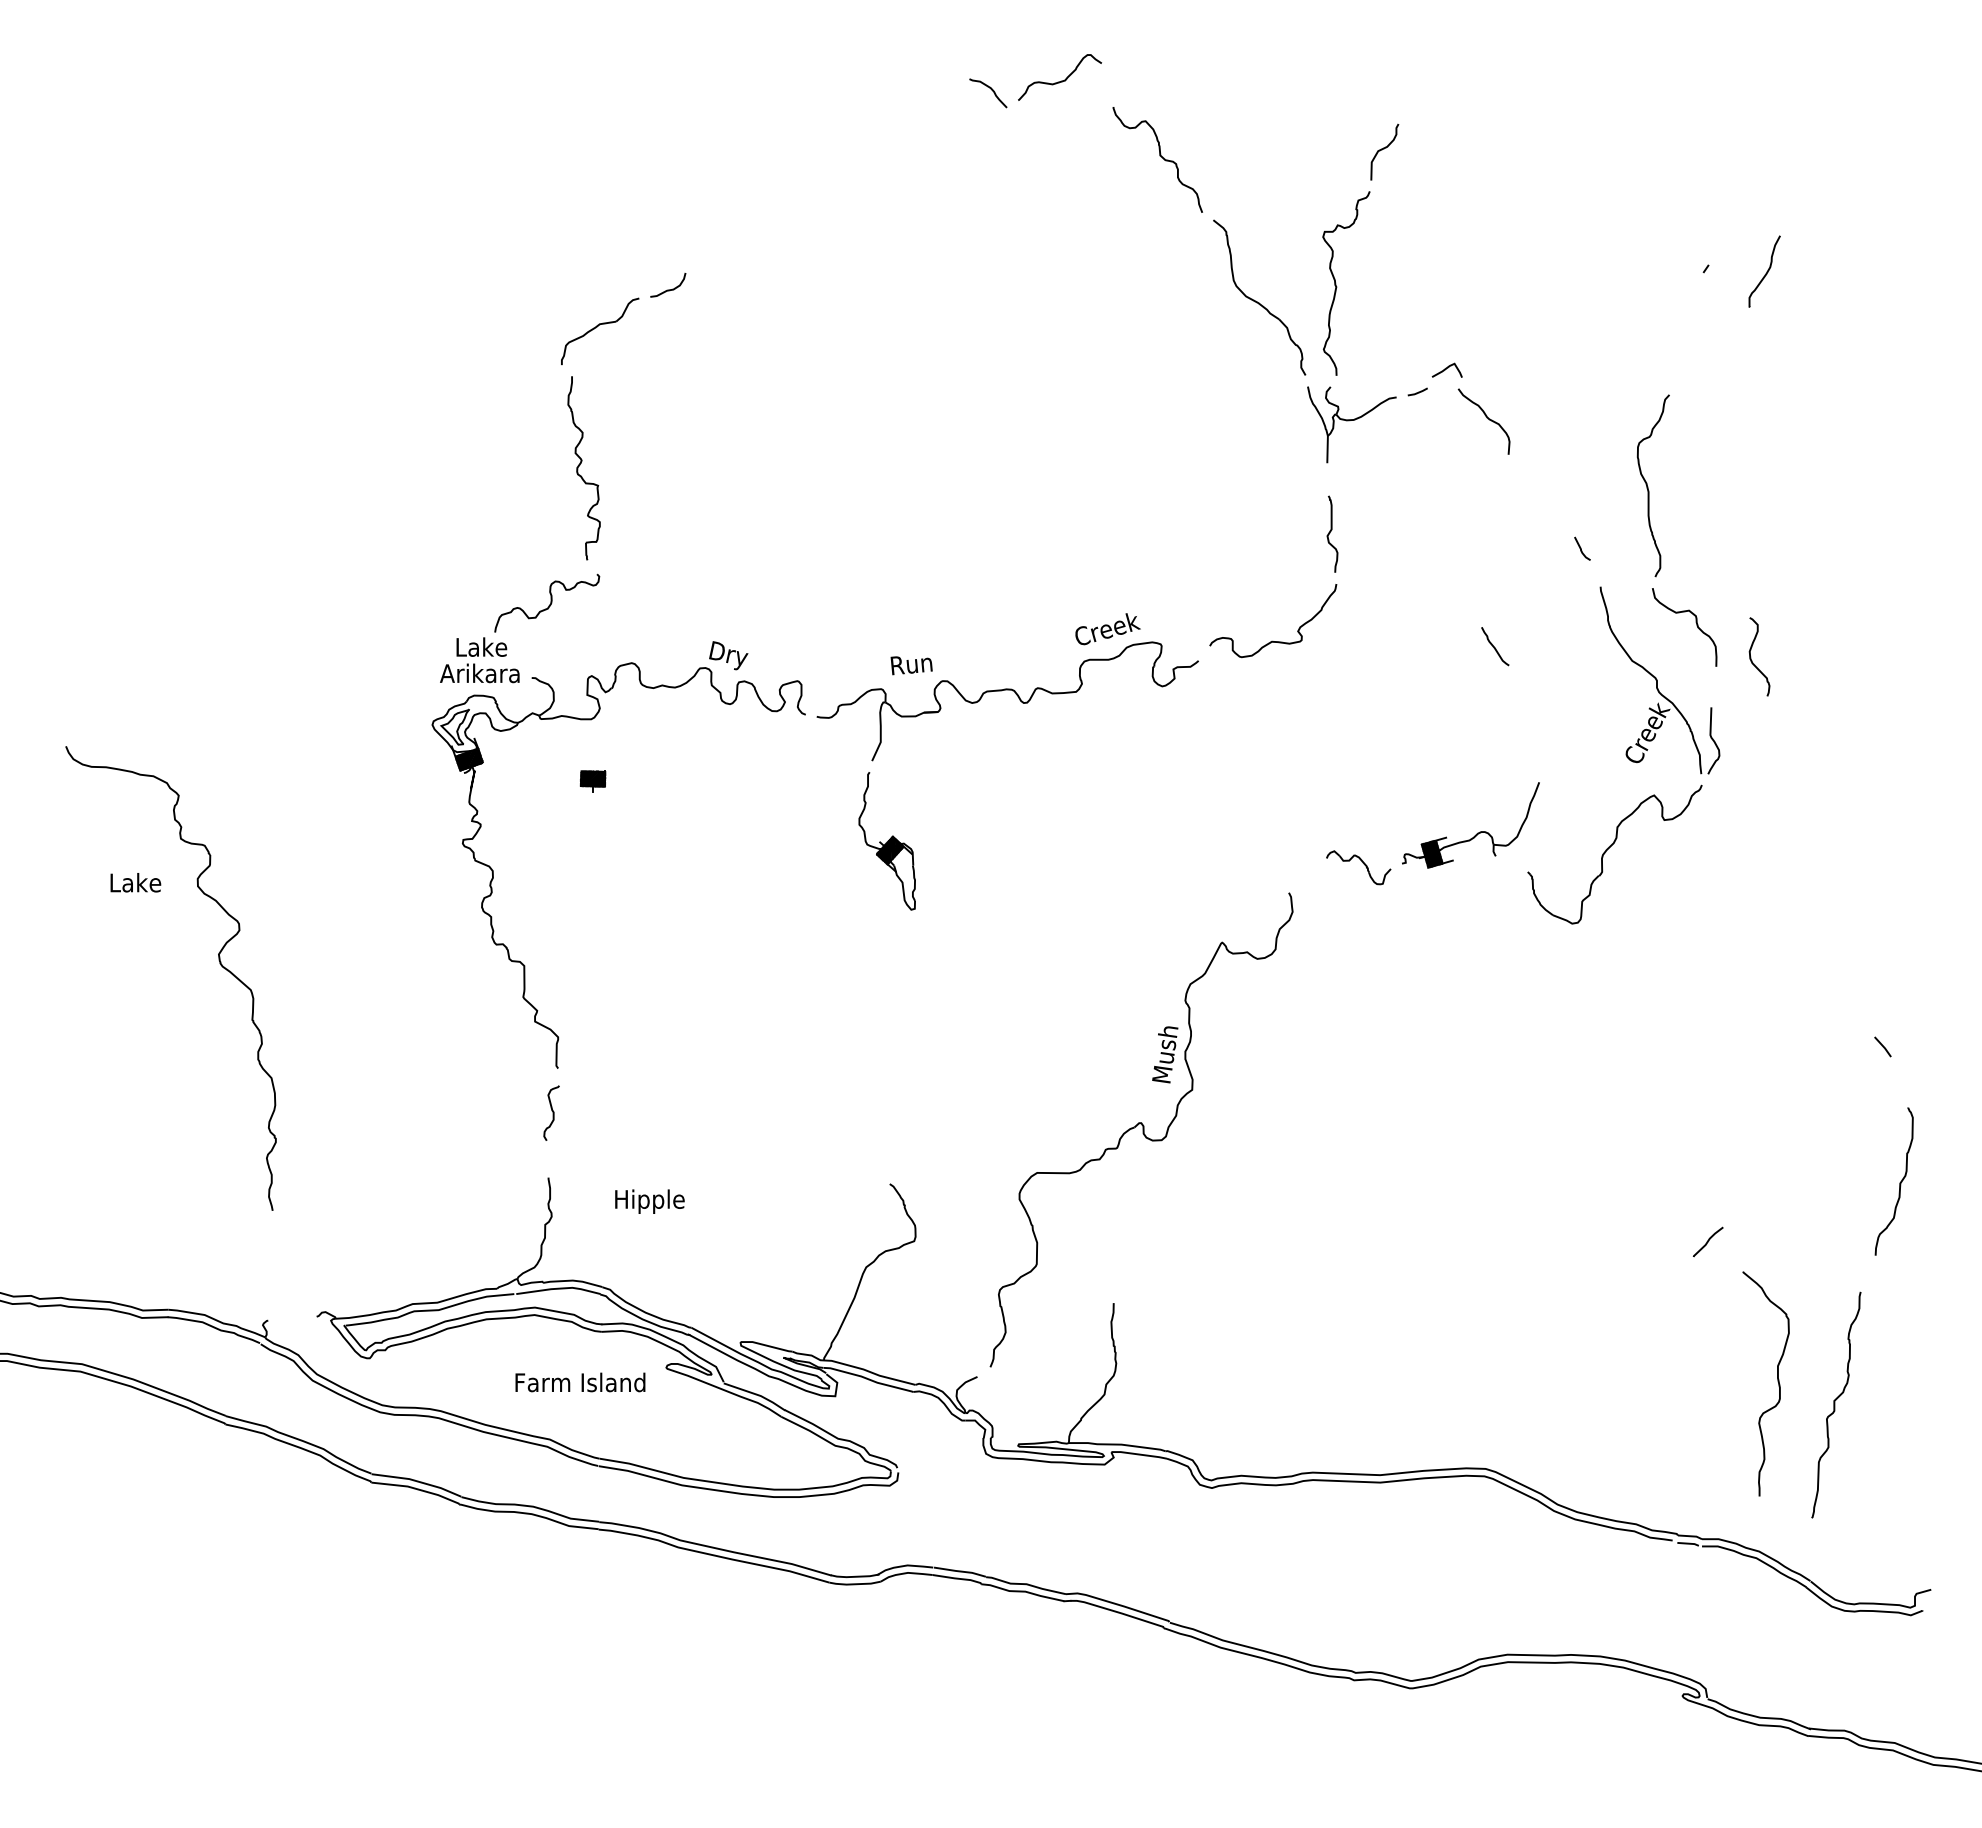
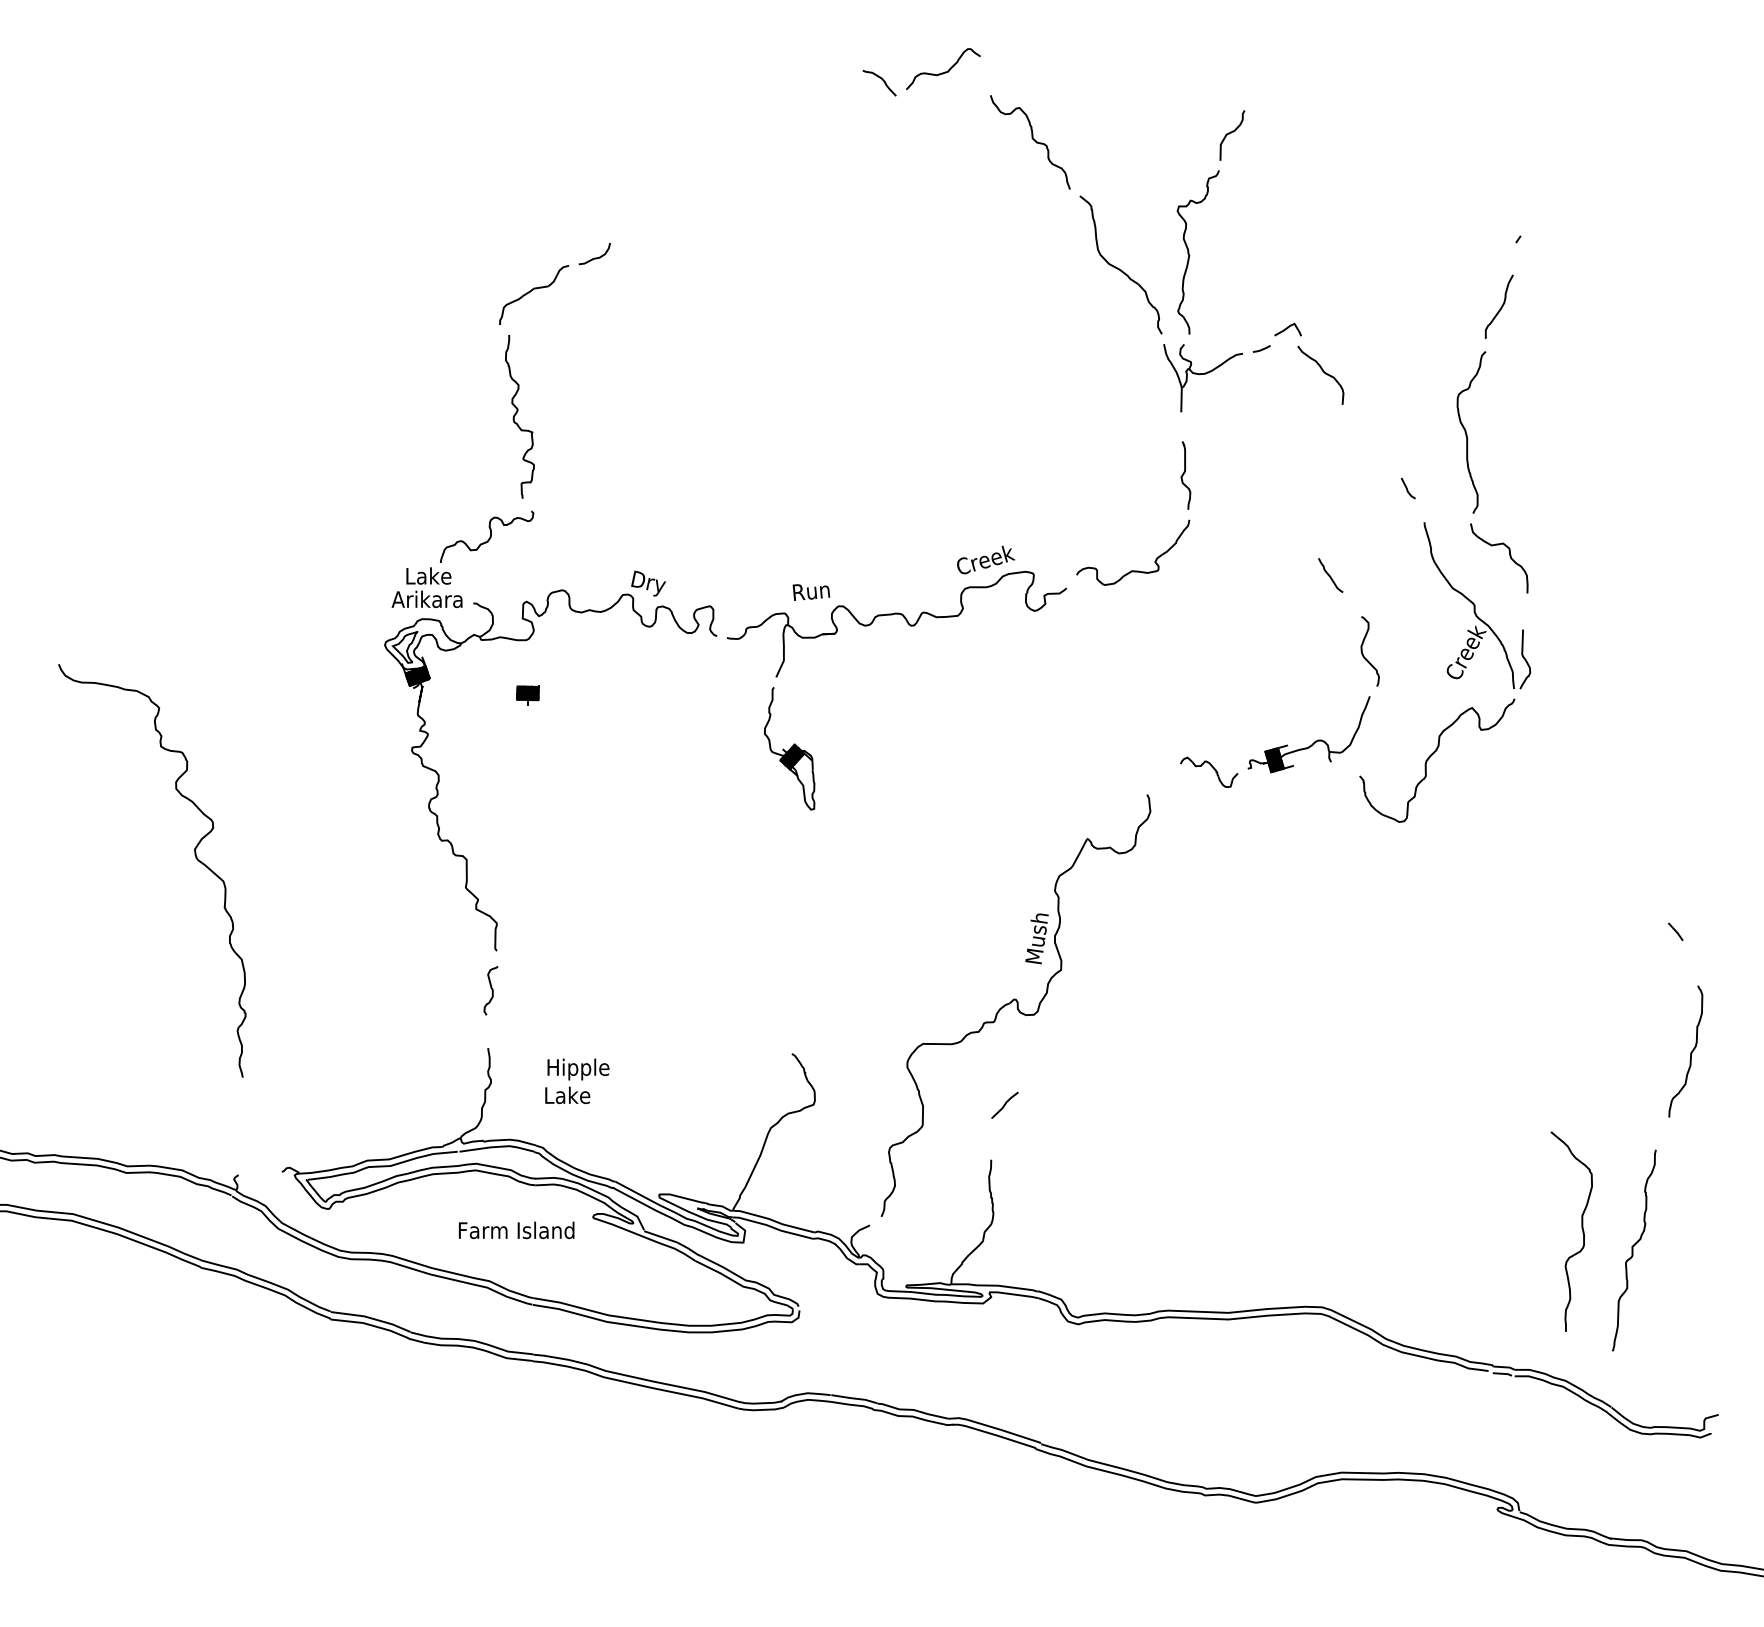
curve: (1766, 271) -> (1500, 306), moved
curve: (1751, 656) -> (1362, 651), moved
text: (135, 882) -> (567, 1095), moved
curve: (1708, 1241) -> (1005, 1104), moved

